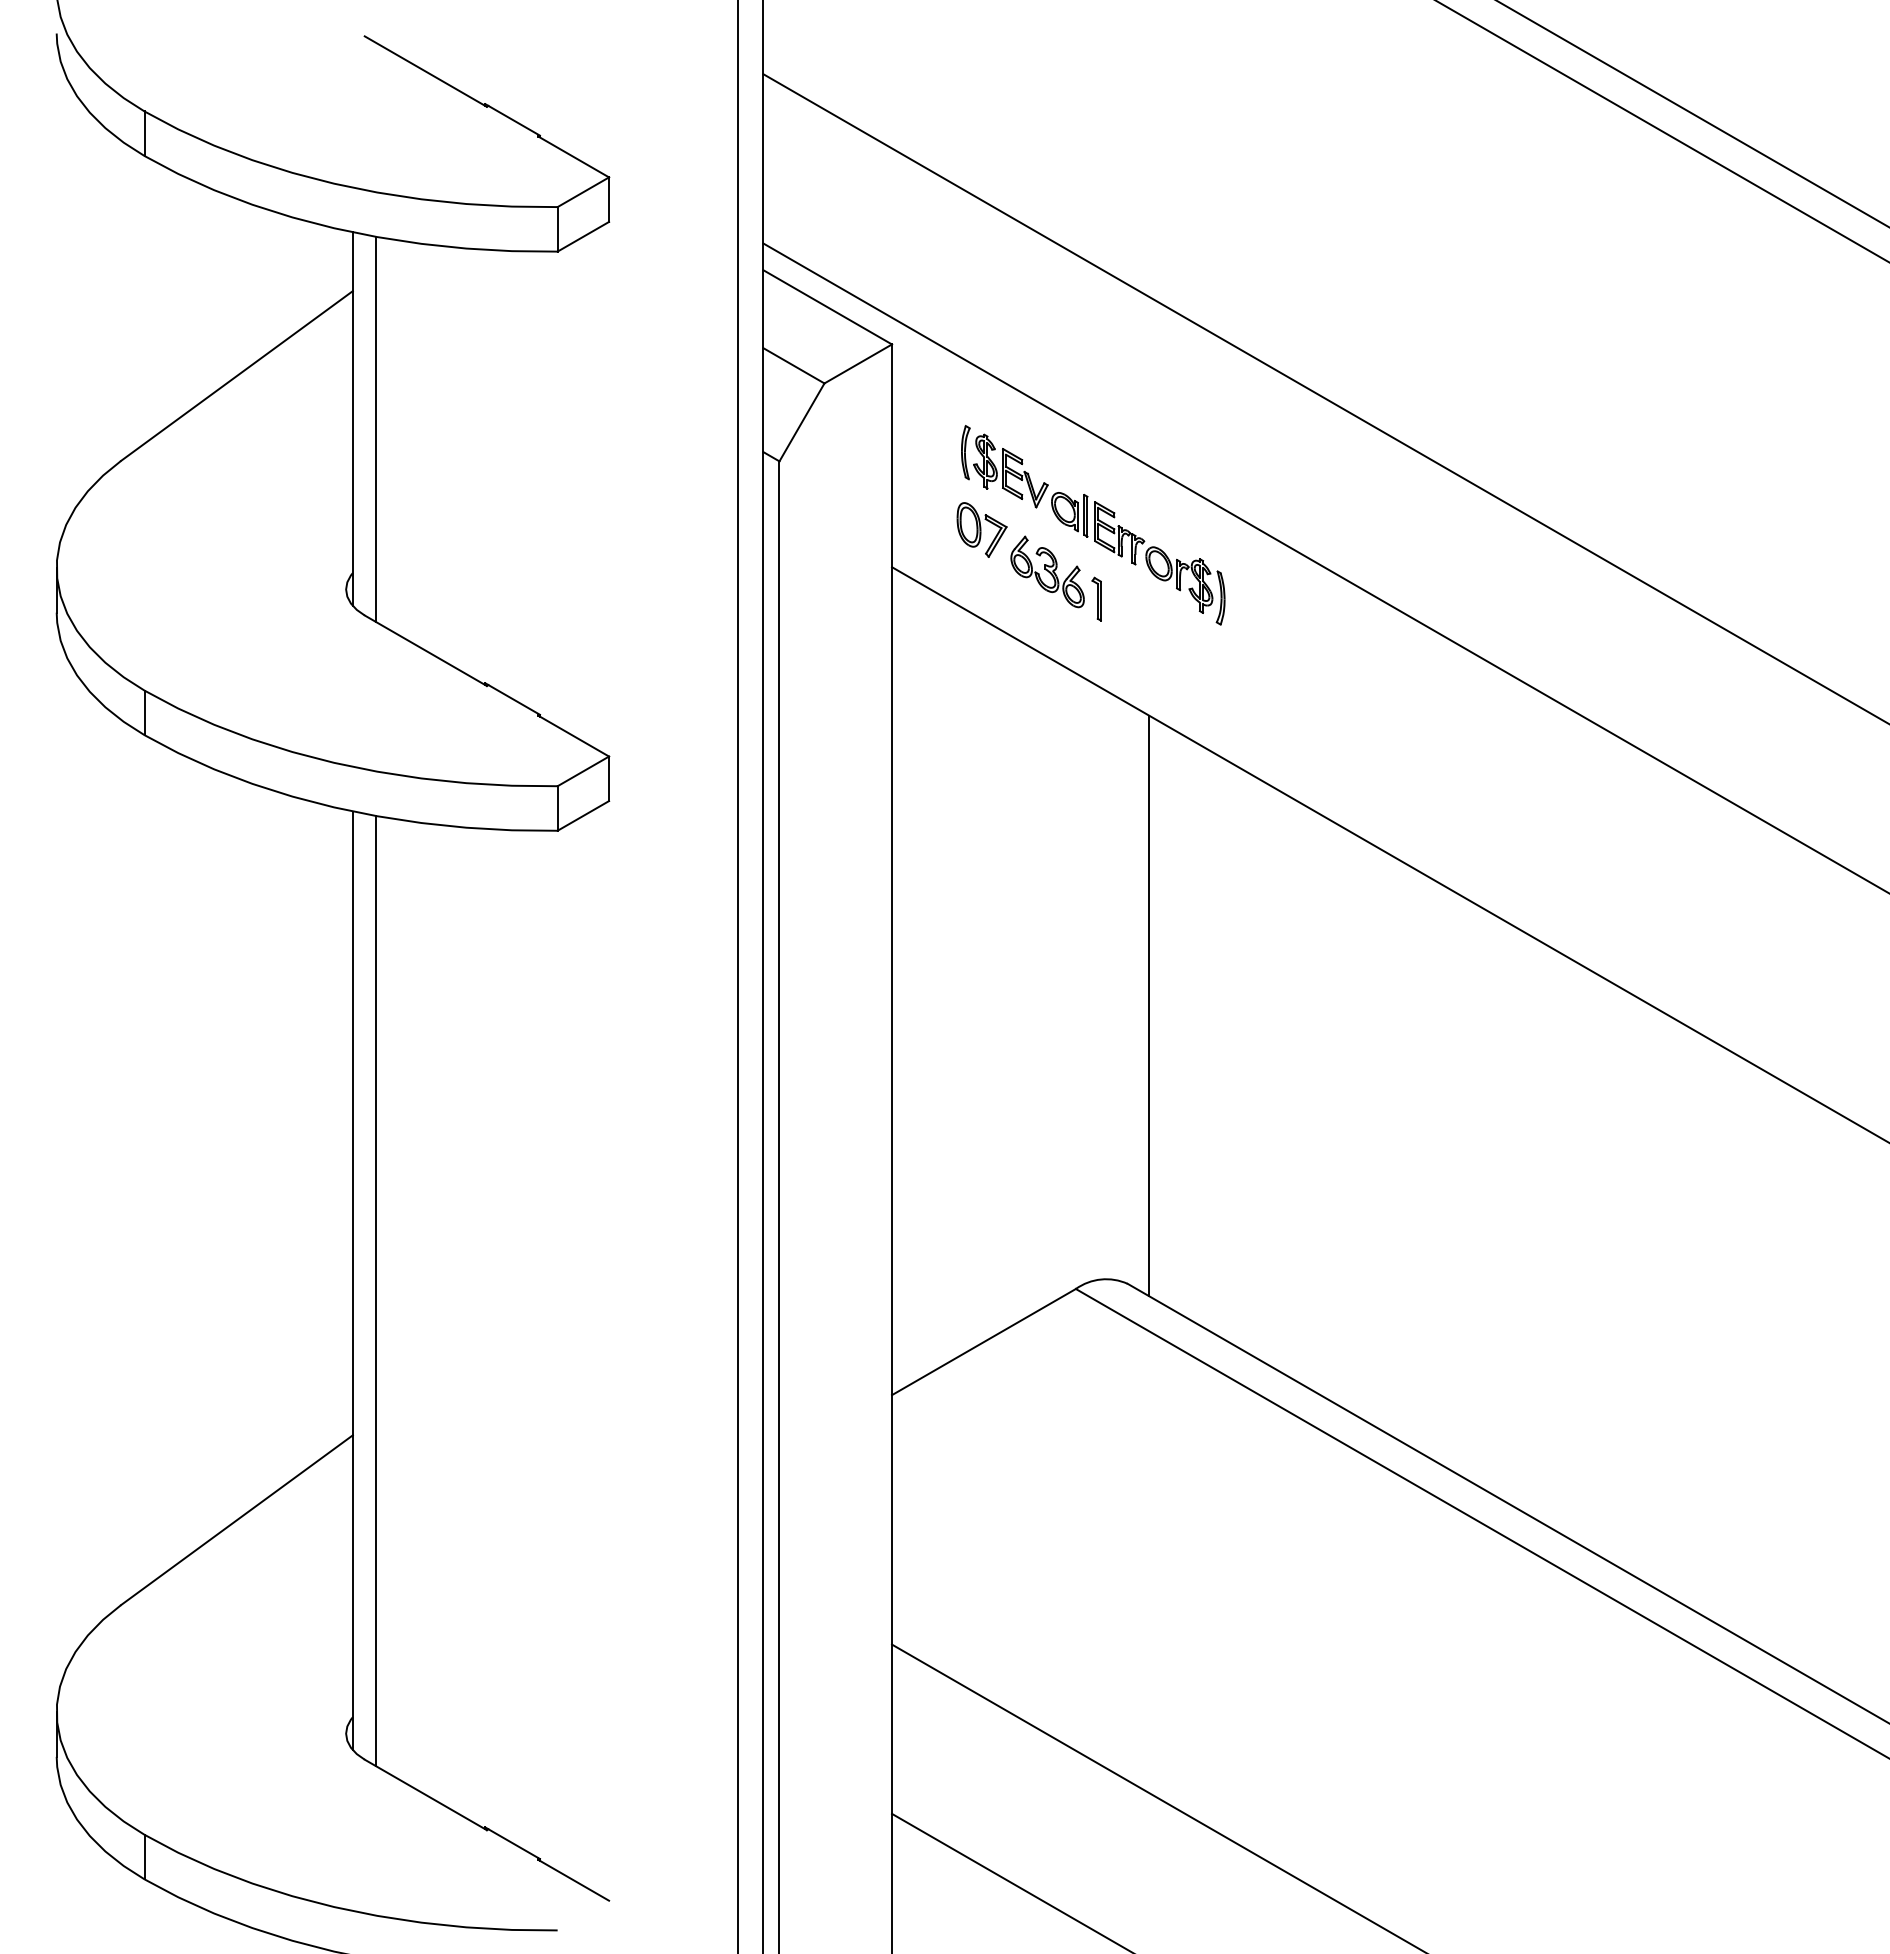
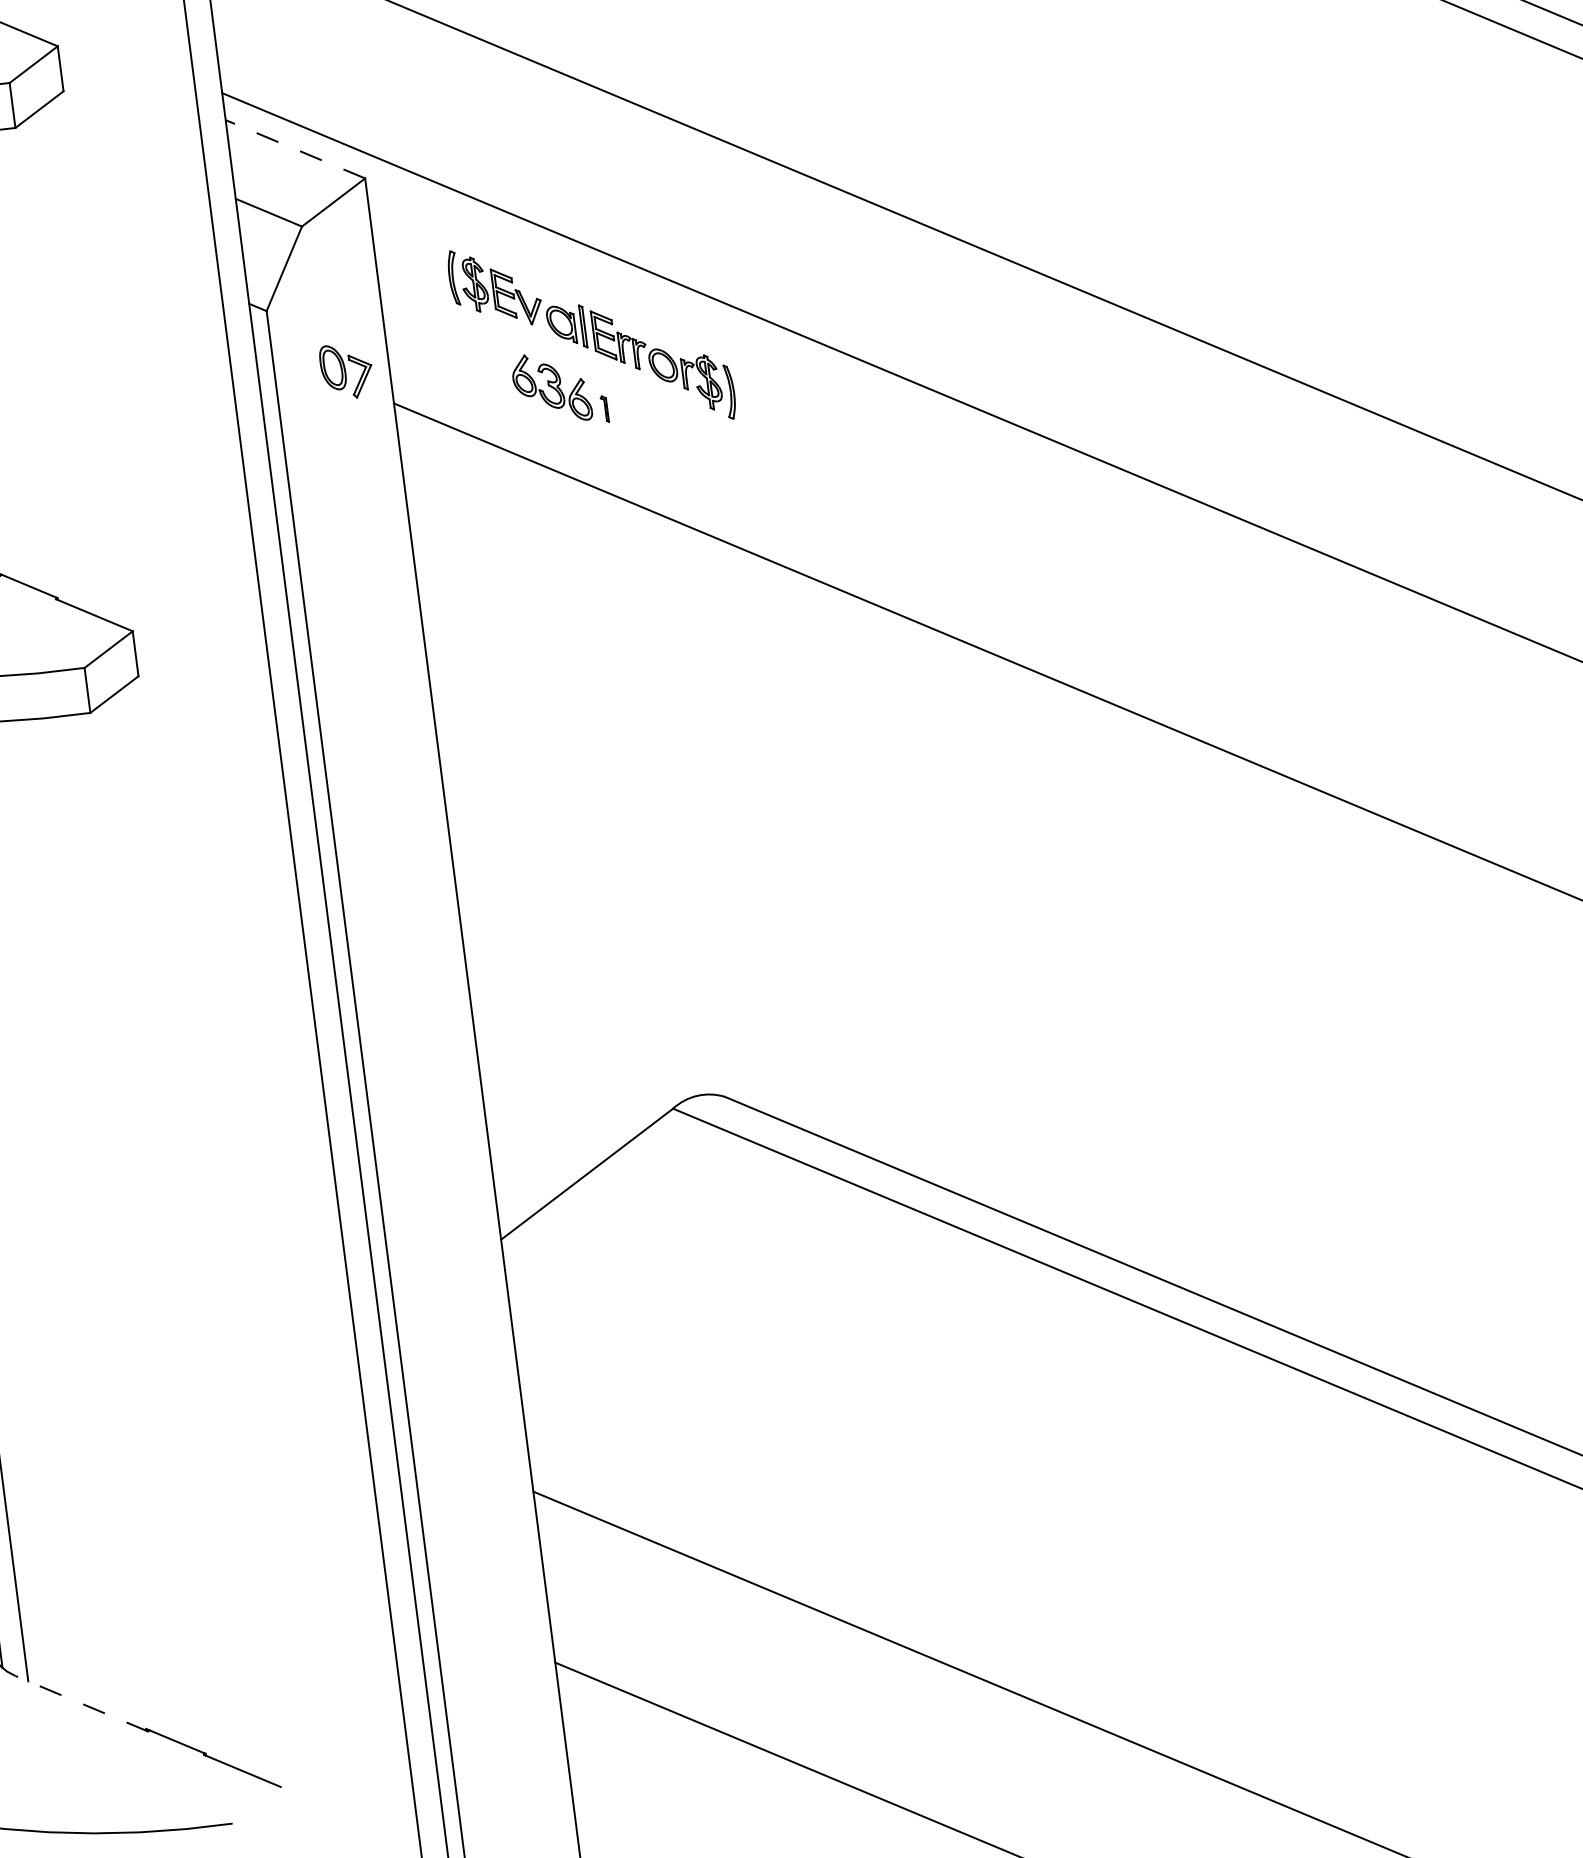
line: (827, 307) -> (295, 149), solid -> dashed
part: (981, 529) -> (346, 370), moved
part: (1096, 598) -> (604, 408), size x0.6
line: (1149, 1005) -> (710, 812), removed
line: (425, 1794) -> (81, 1703), solid -> dashed

